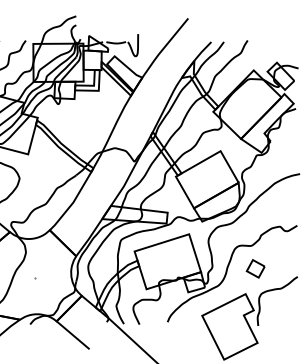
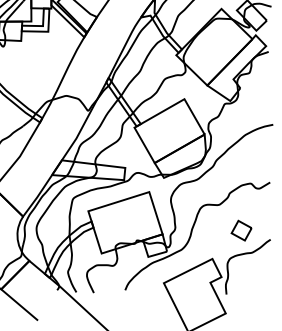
part: (255, 268) -> (241, 230), moved

